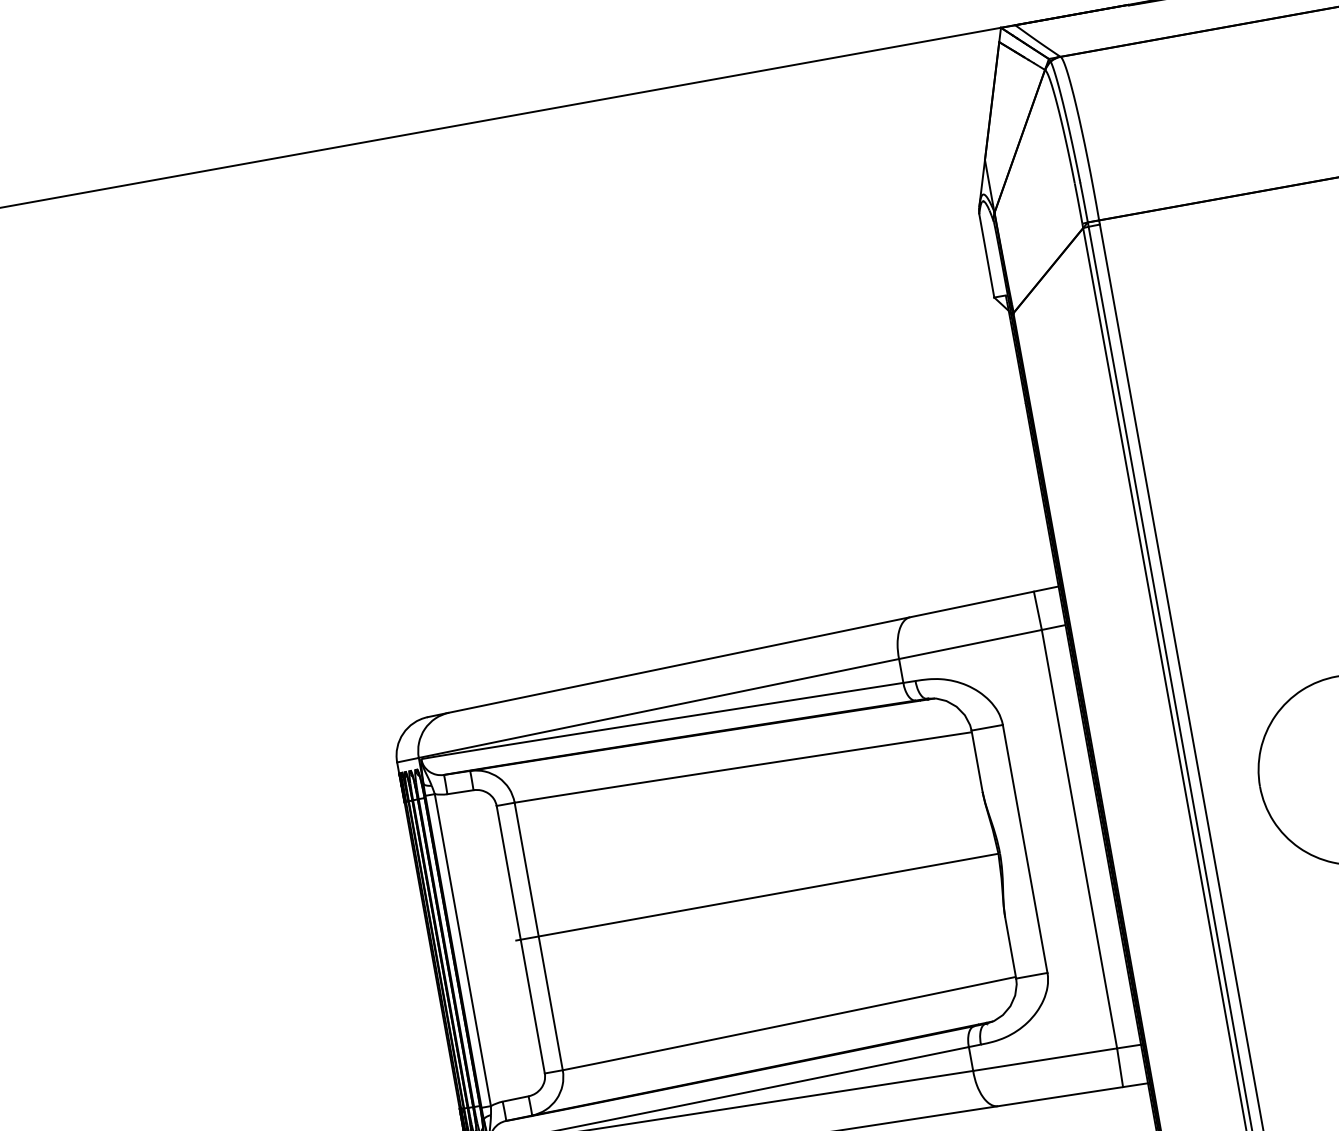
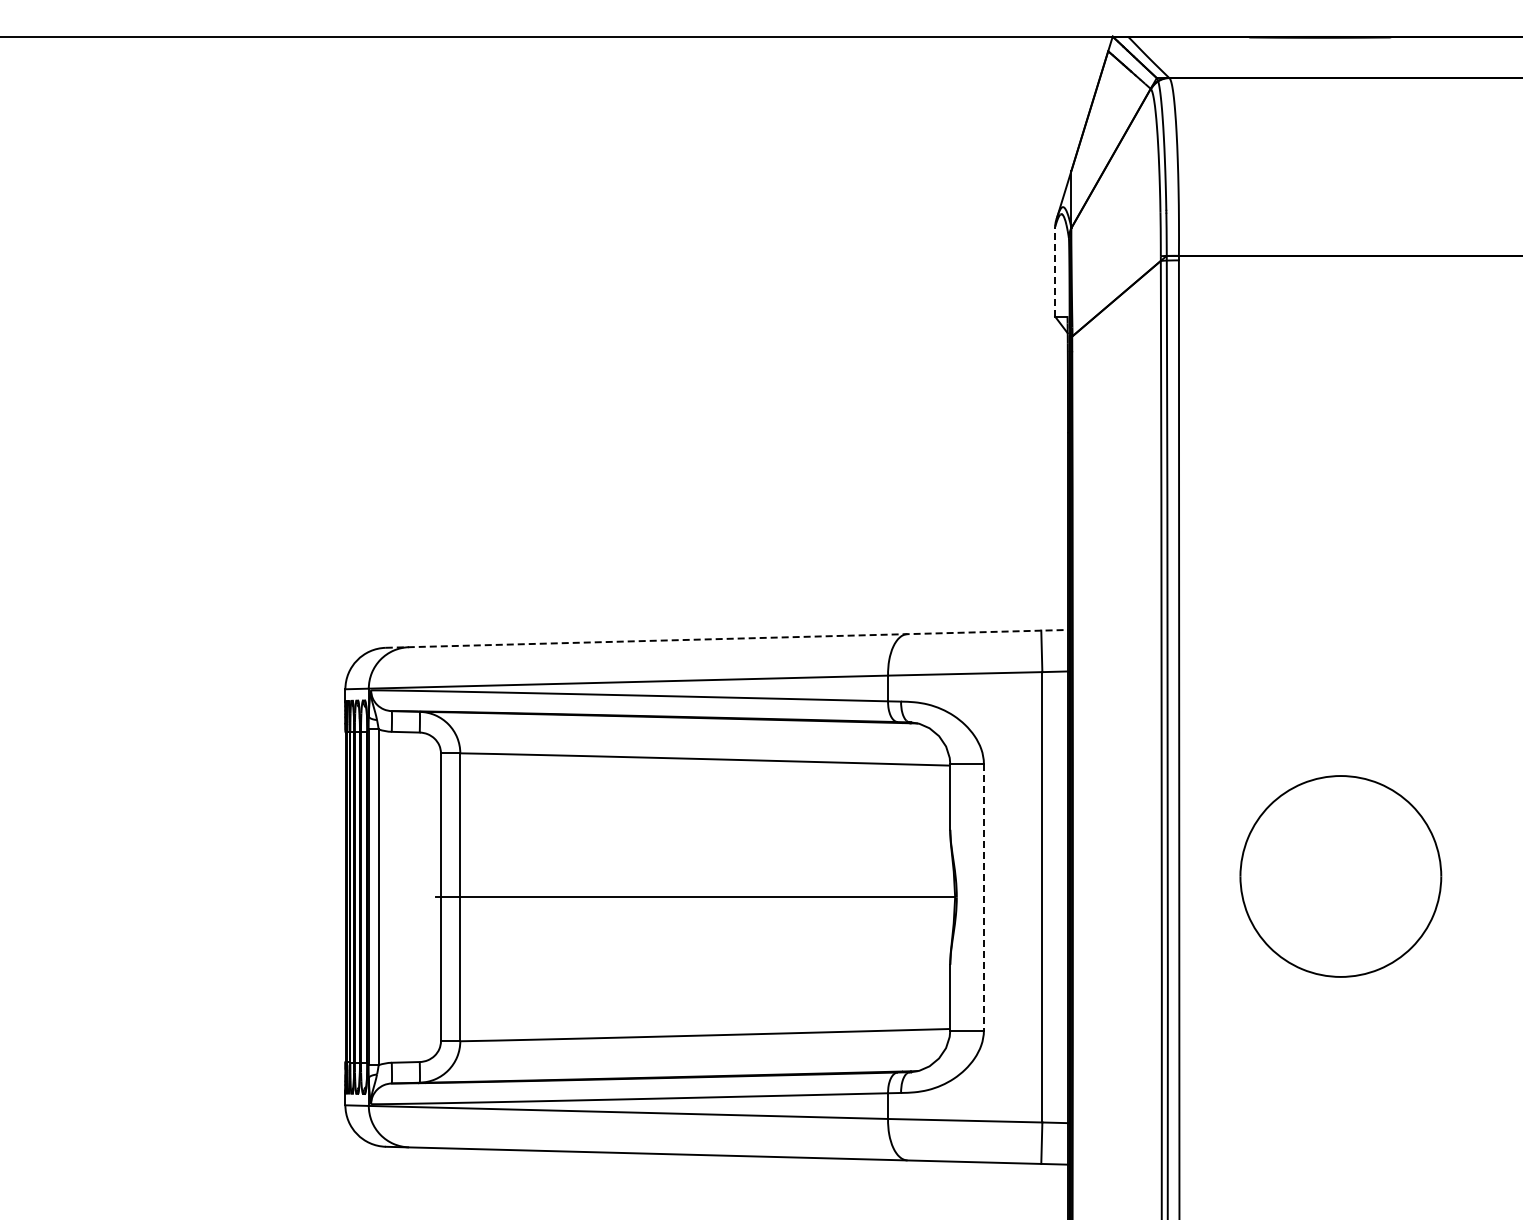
line: (987, 255) -> (1055, 271), solid -> dashed
line: (743, 651) -> (727, 638), solid -> dashed
line: (1024, 849) -> (983, 897), solid -> dashed

